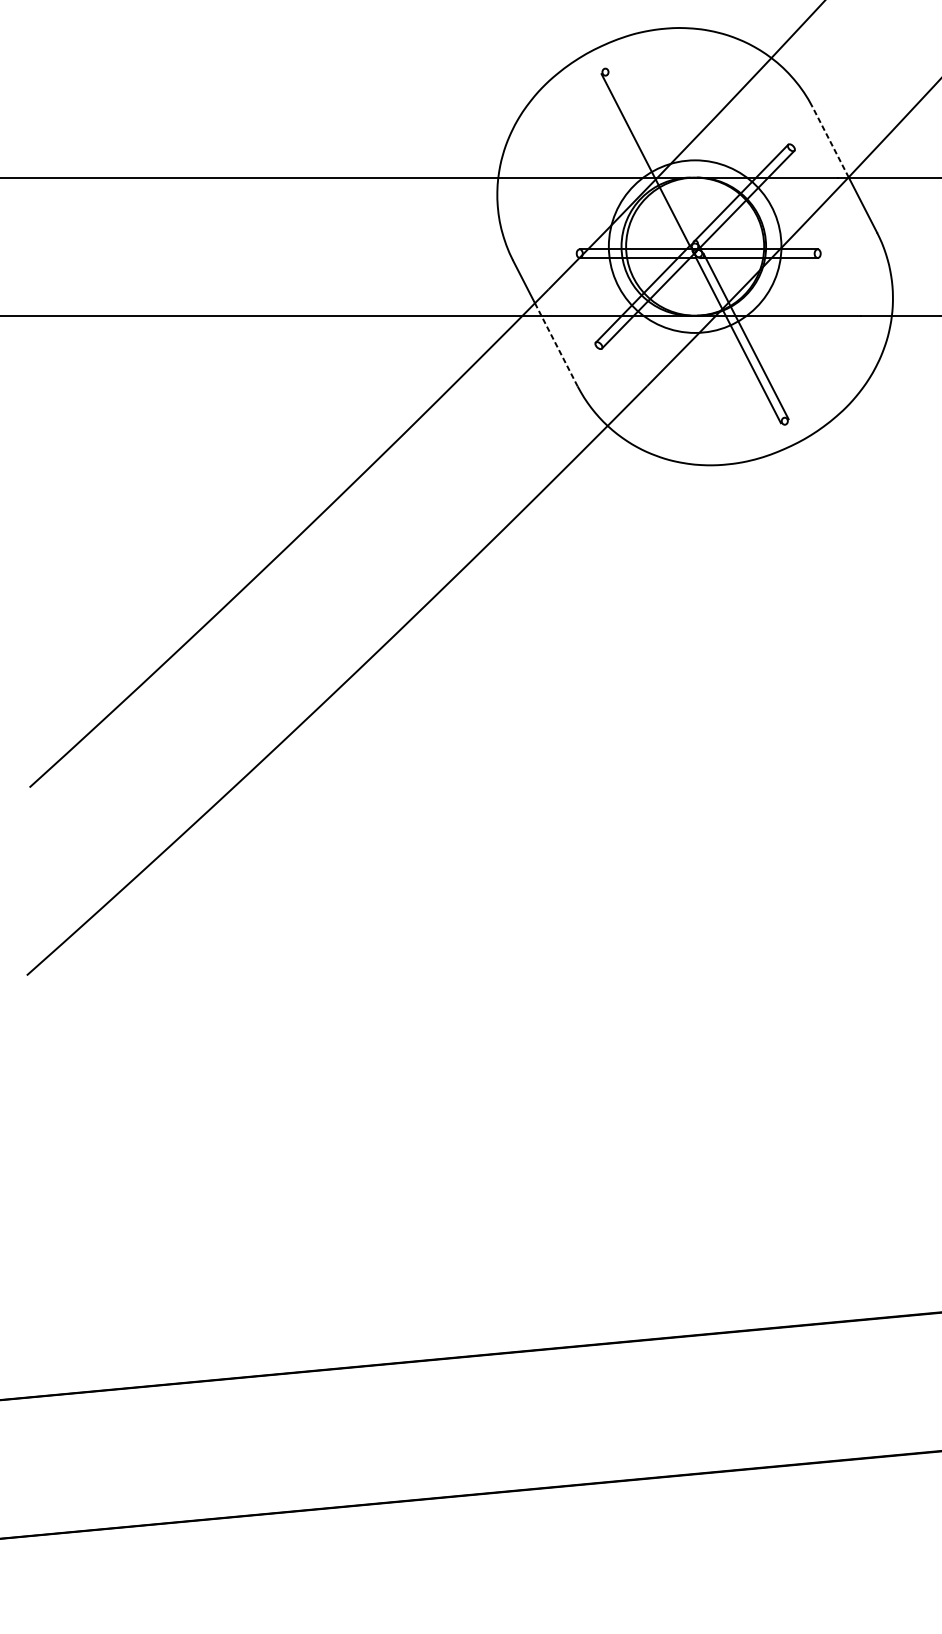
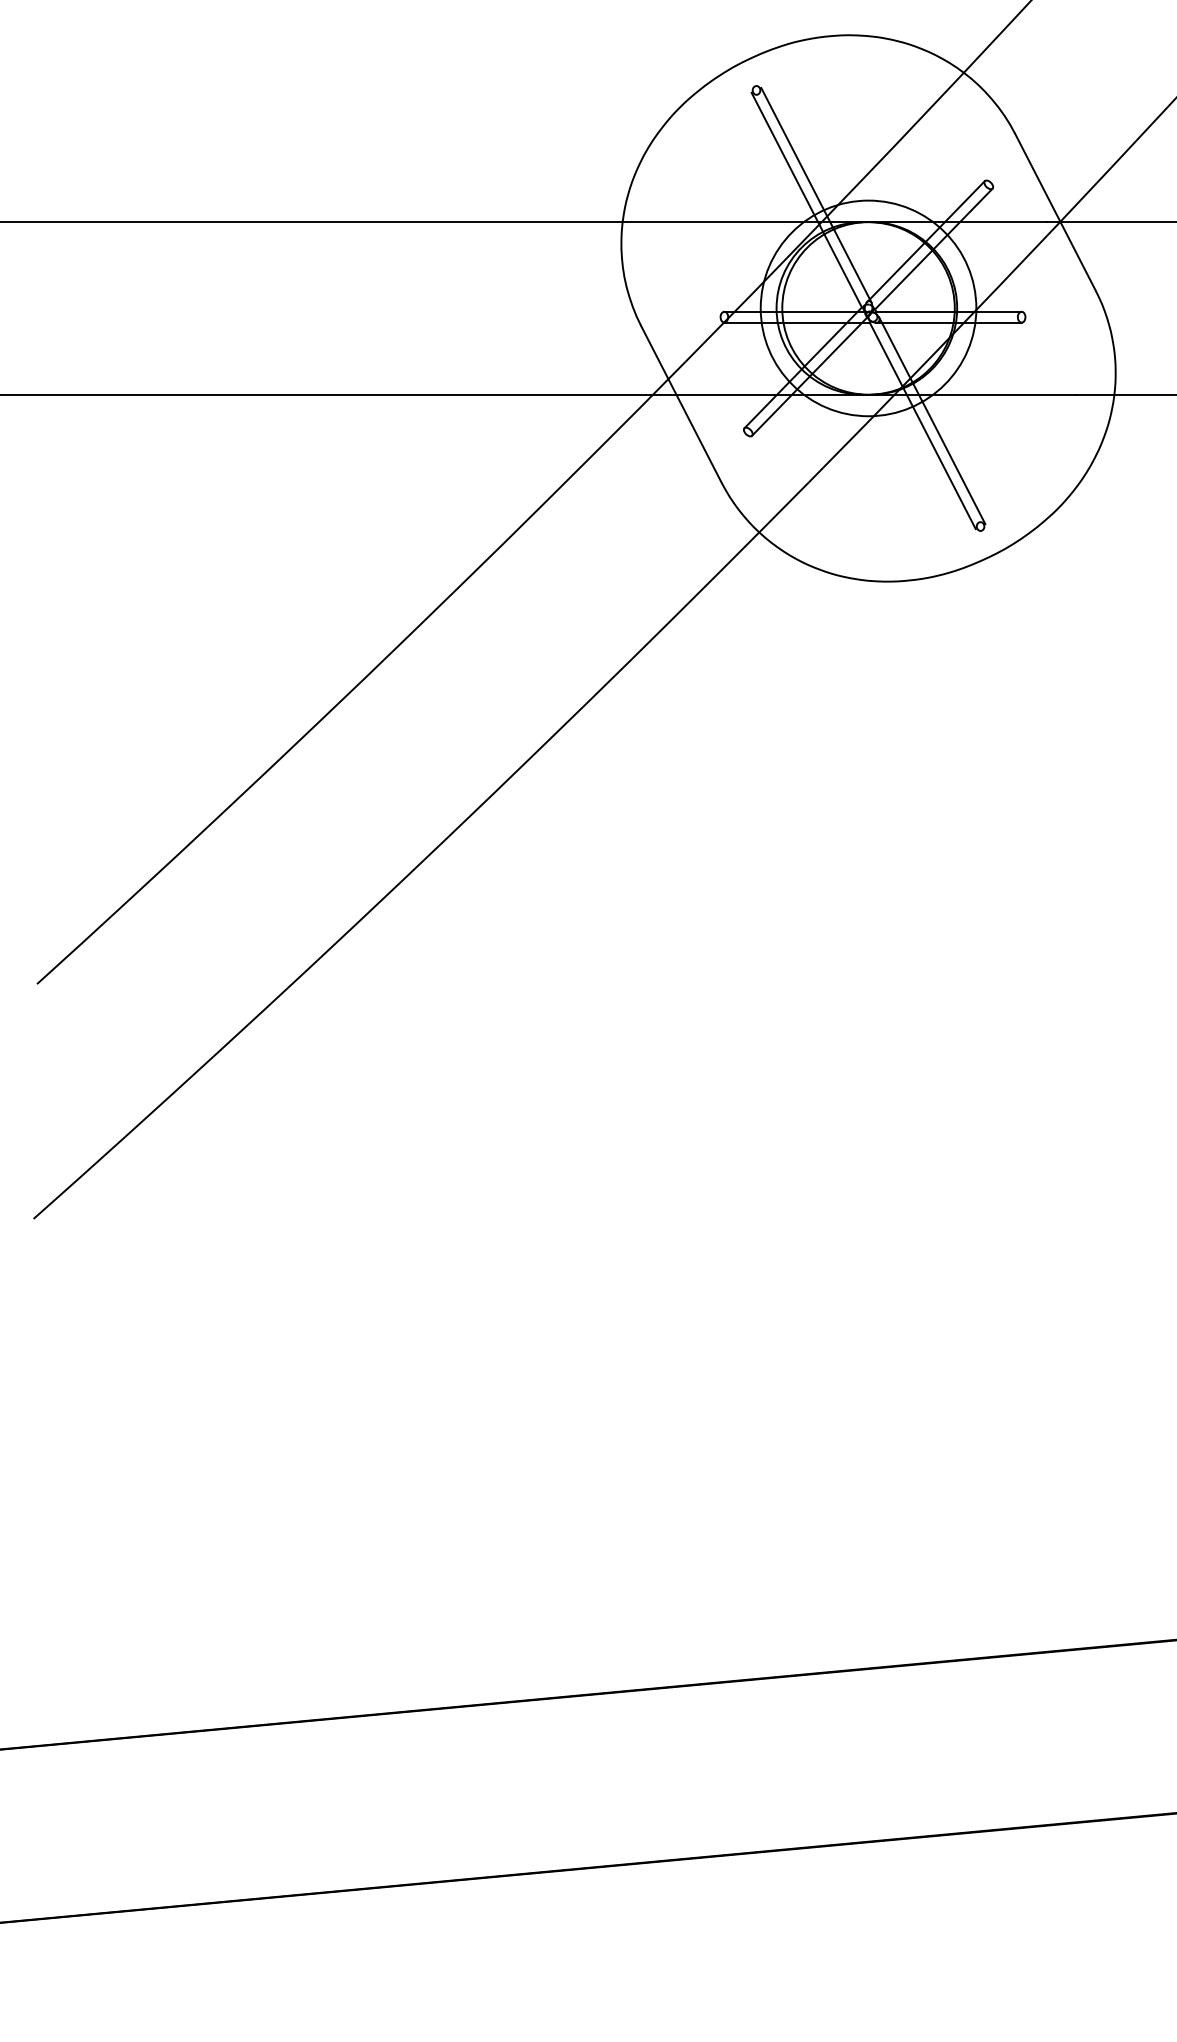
line: (830, 142) -> (1037, 178), dashed -> solid
line: (653, 155) -> (816, 194), added
line: (555, 344) -> (694, 430), dashed -> solid

